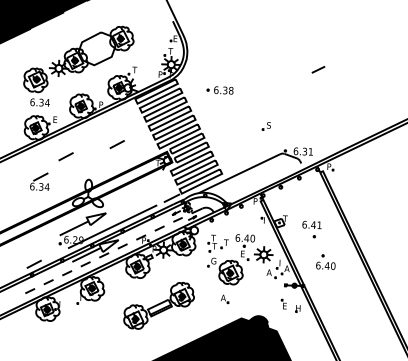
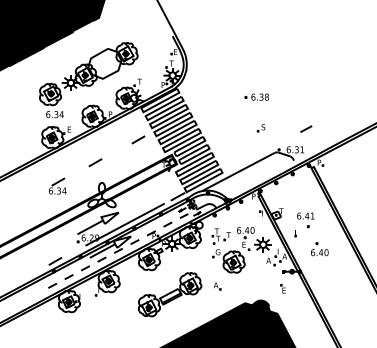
line: (318, 69) -> (306, 128), moved
part: (219, 89) -> (256, 96), moved
line: (117, 144) -> (138, 139), moved
line: (66, 156) -> (95, 162), moved
part: (224, 299) -> (217, 286), moved
part: (296, 308) -> (295, 233), moved

